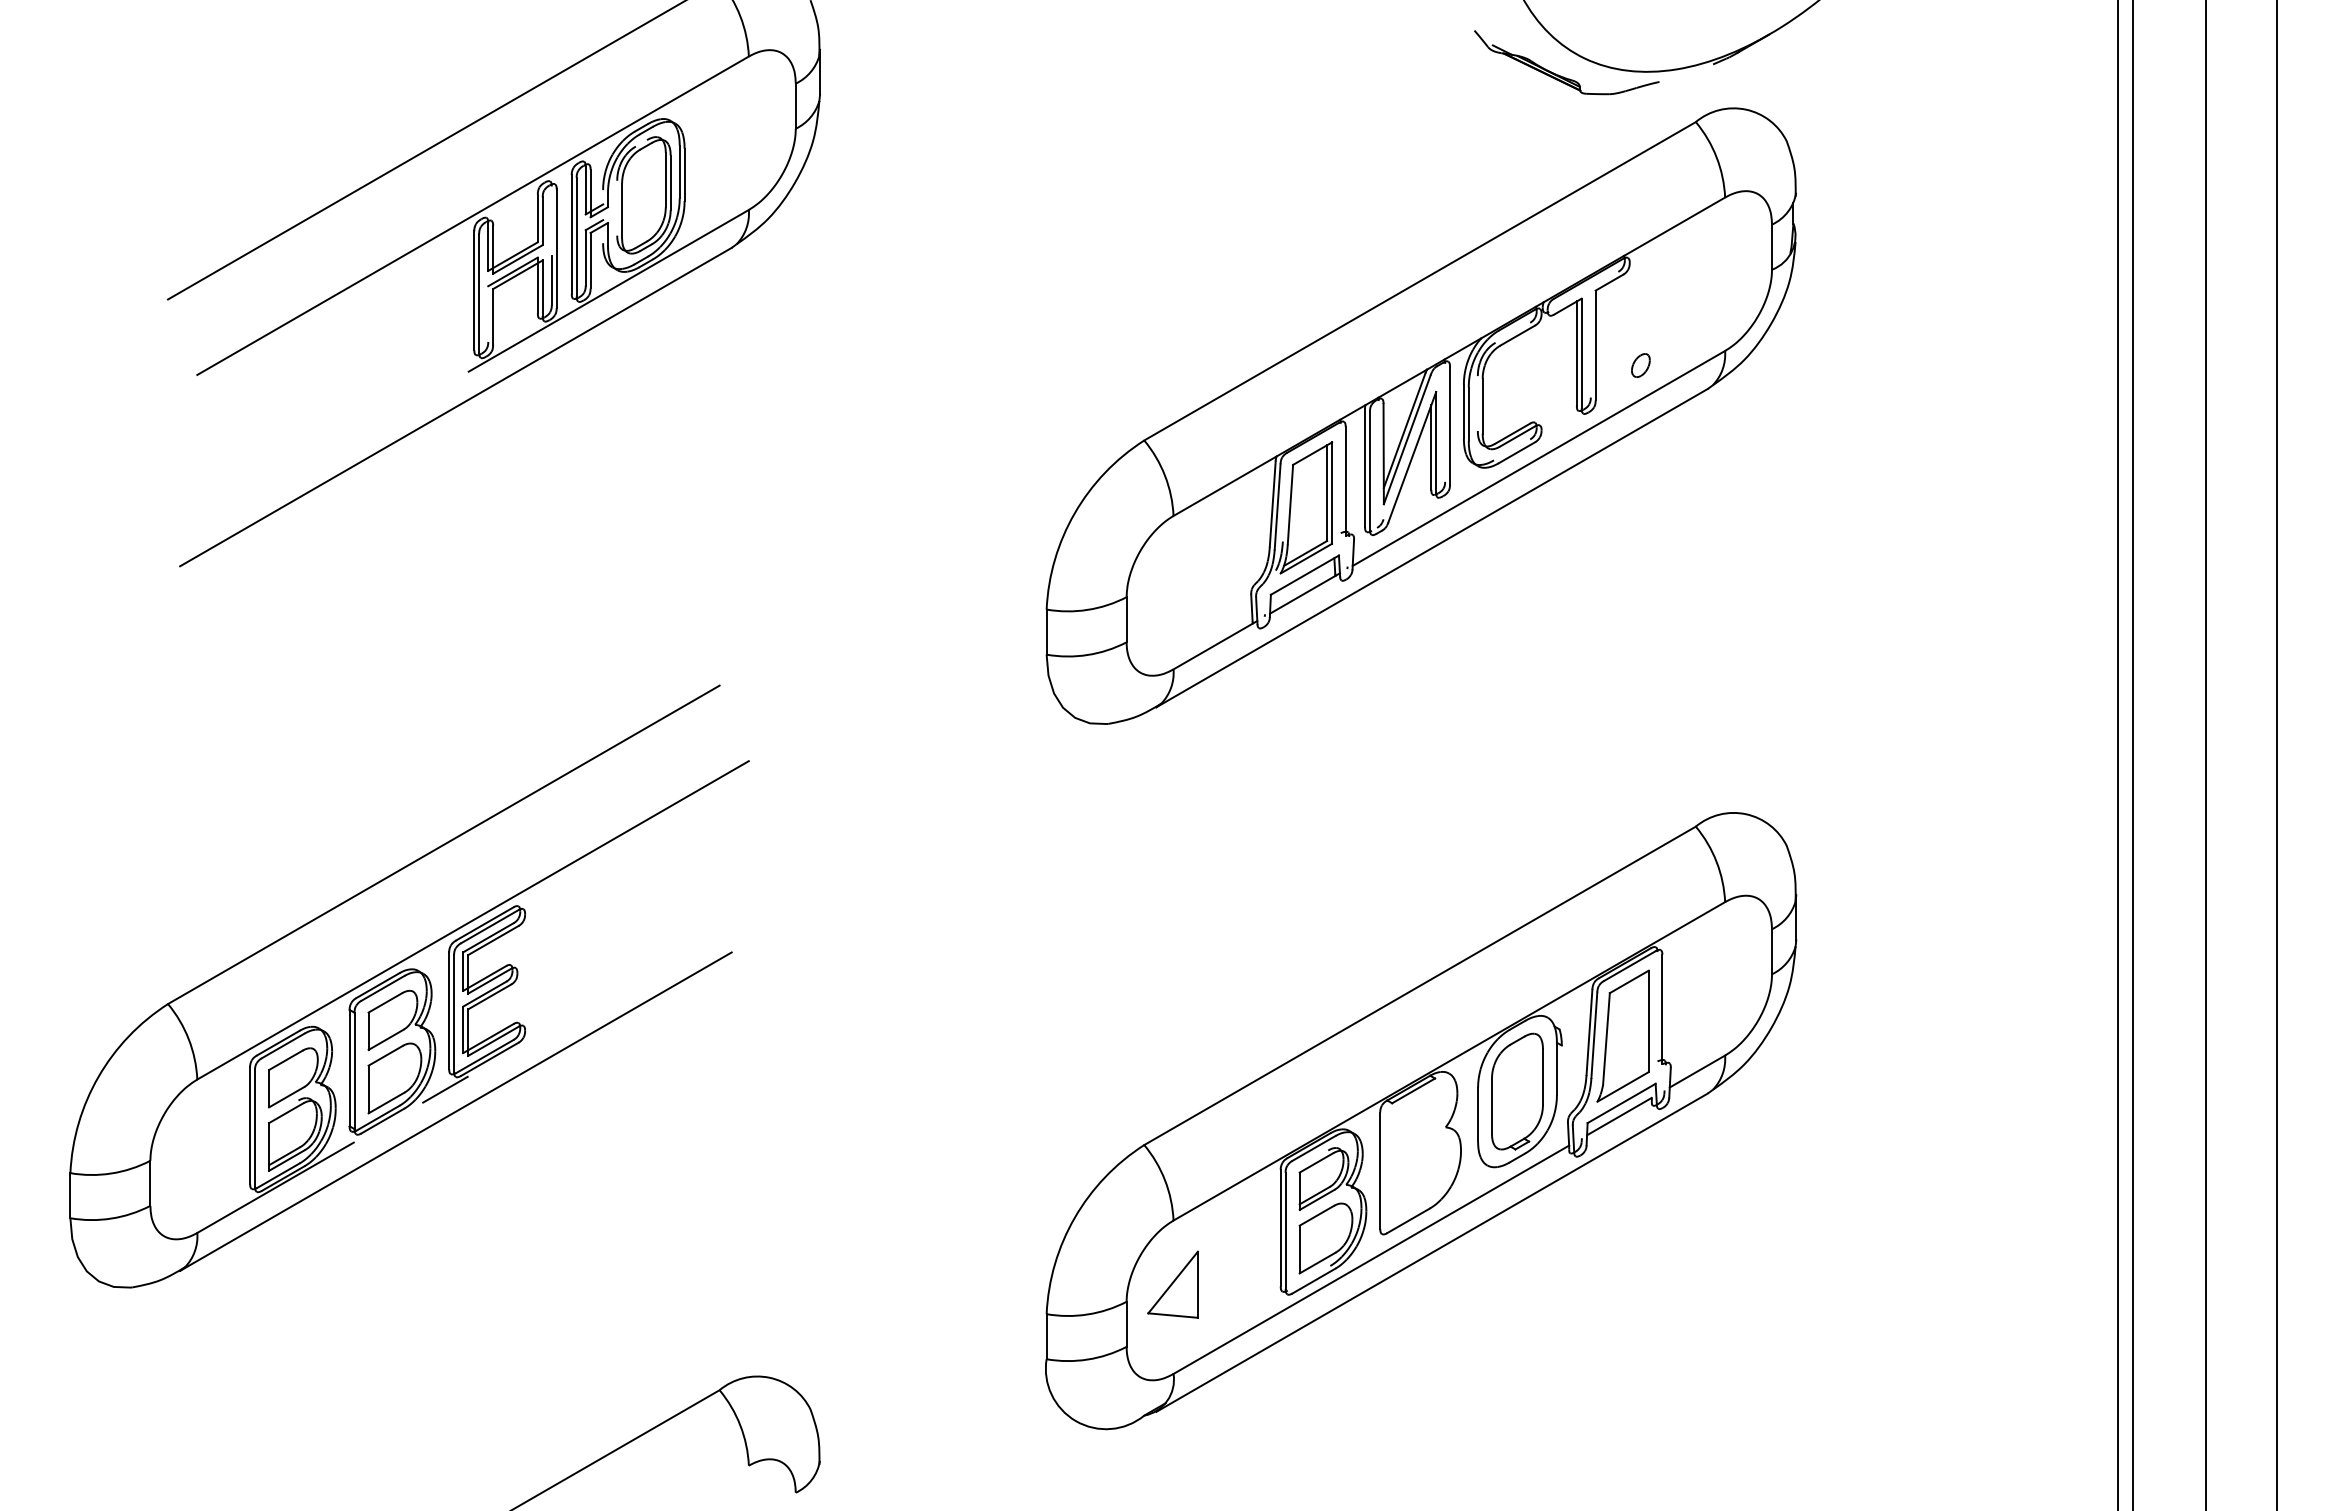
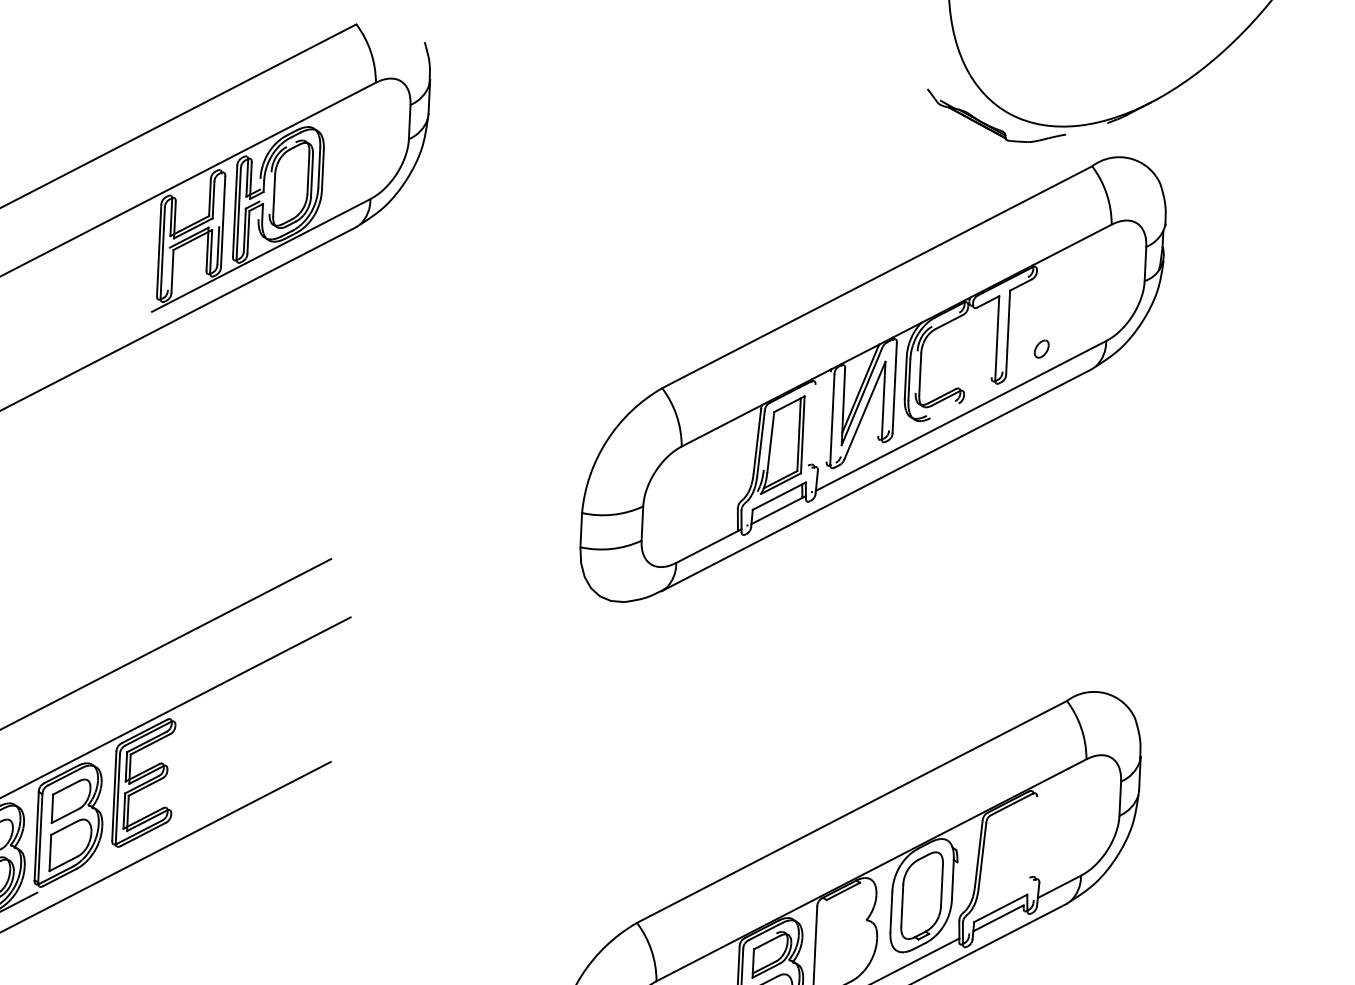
line: (1576, 353) -> (993, 337), removed
line: (1431, 447) -> (879, 403), removed
line: (1516, 452) -> (944, 410), removed
line: (1365, 467) -> (829, 416), removed
line: (1345, 480) -> (813, 425), removed
line: (1662, 1009) -> (1035, 838), removed
part: (1622, 1035) -> (1003, 856), removed
line: (445, 1089) -> (108, 855), removed

